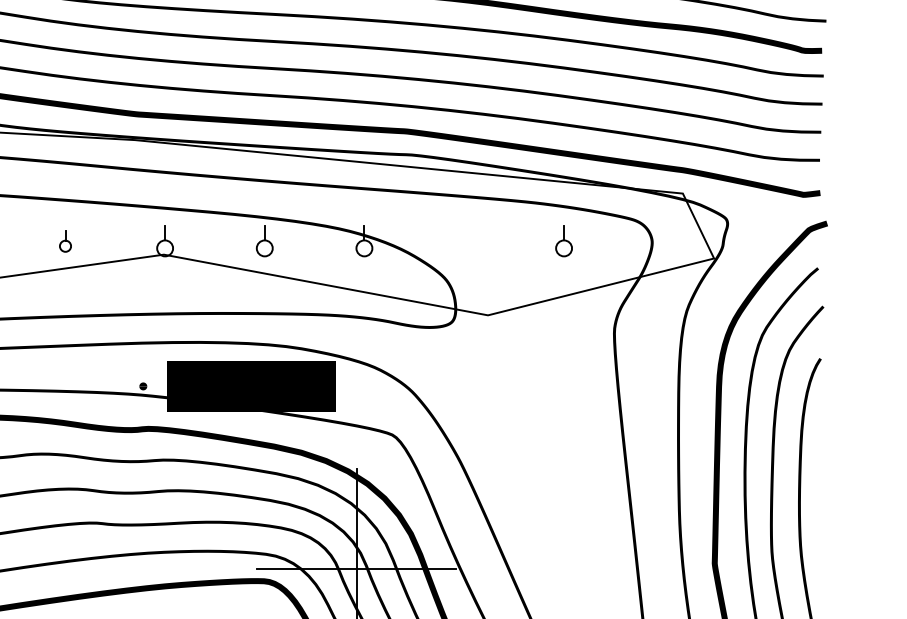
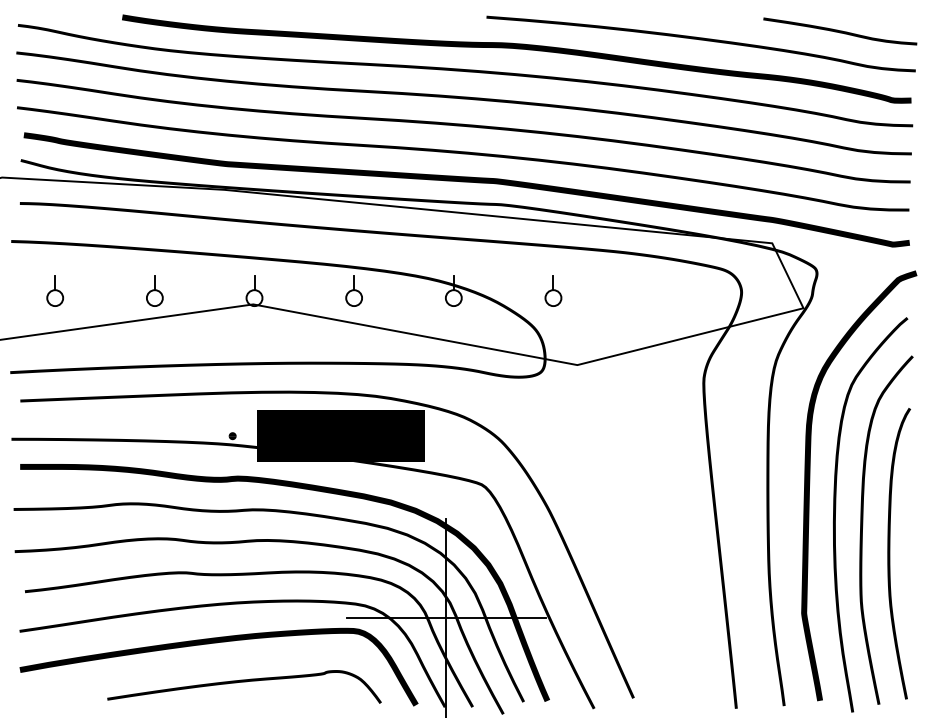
part: (65, 240) -> (154, 290), size x1.43
part: (564, 240) -> (553, 290), moved

